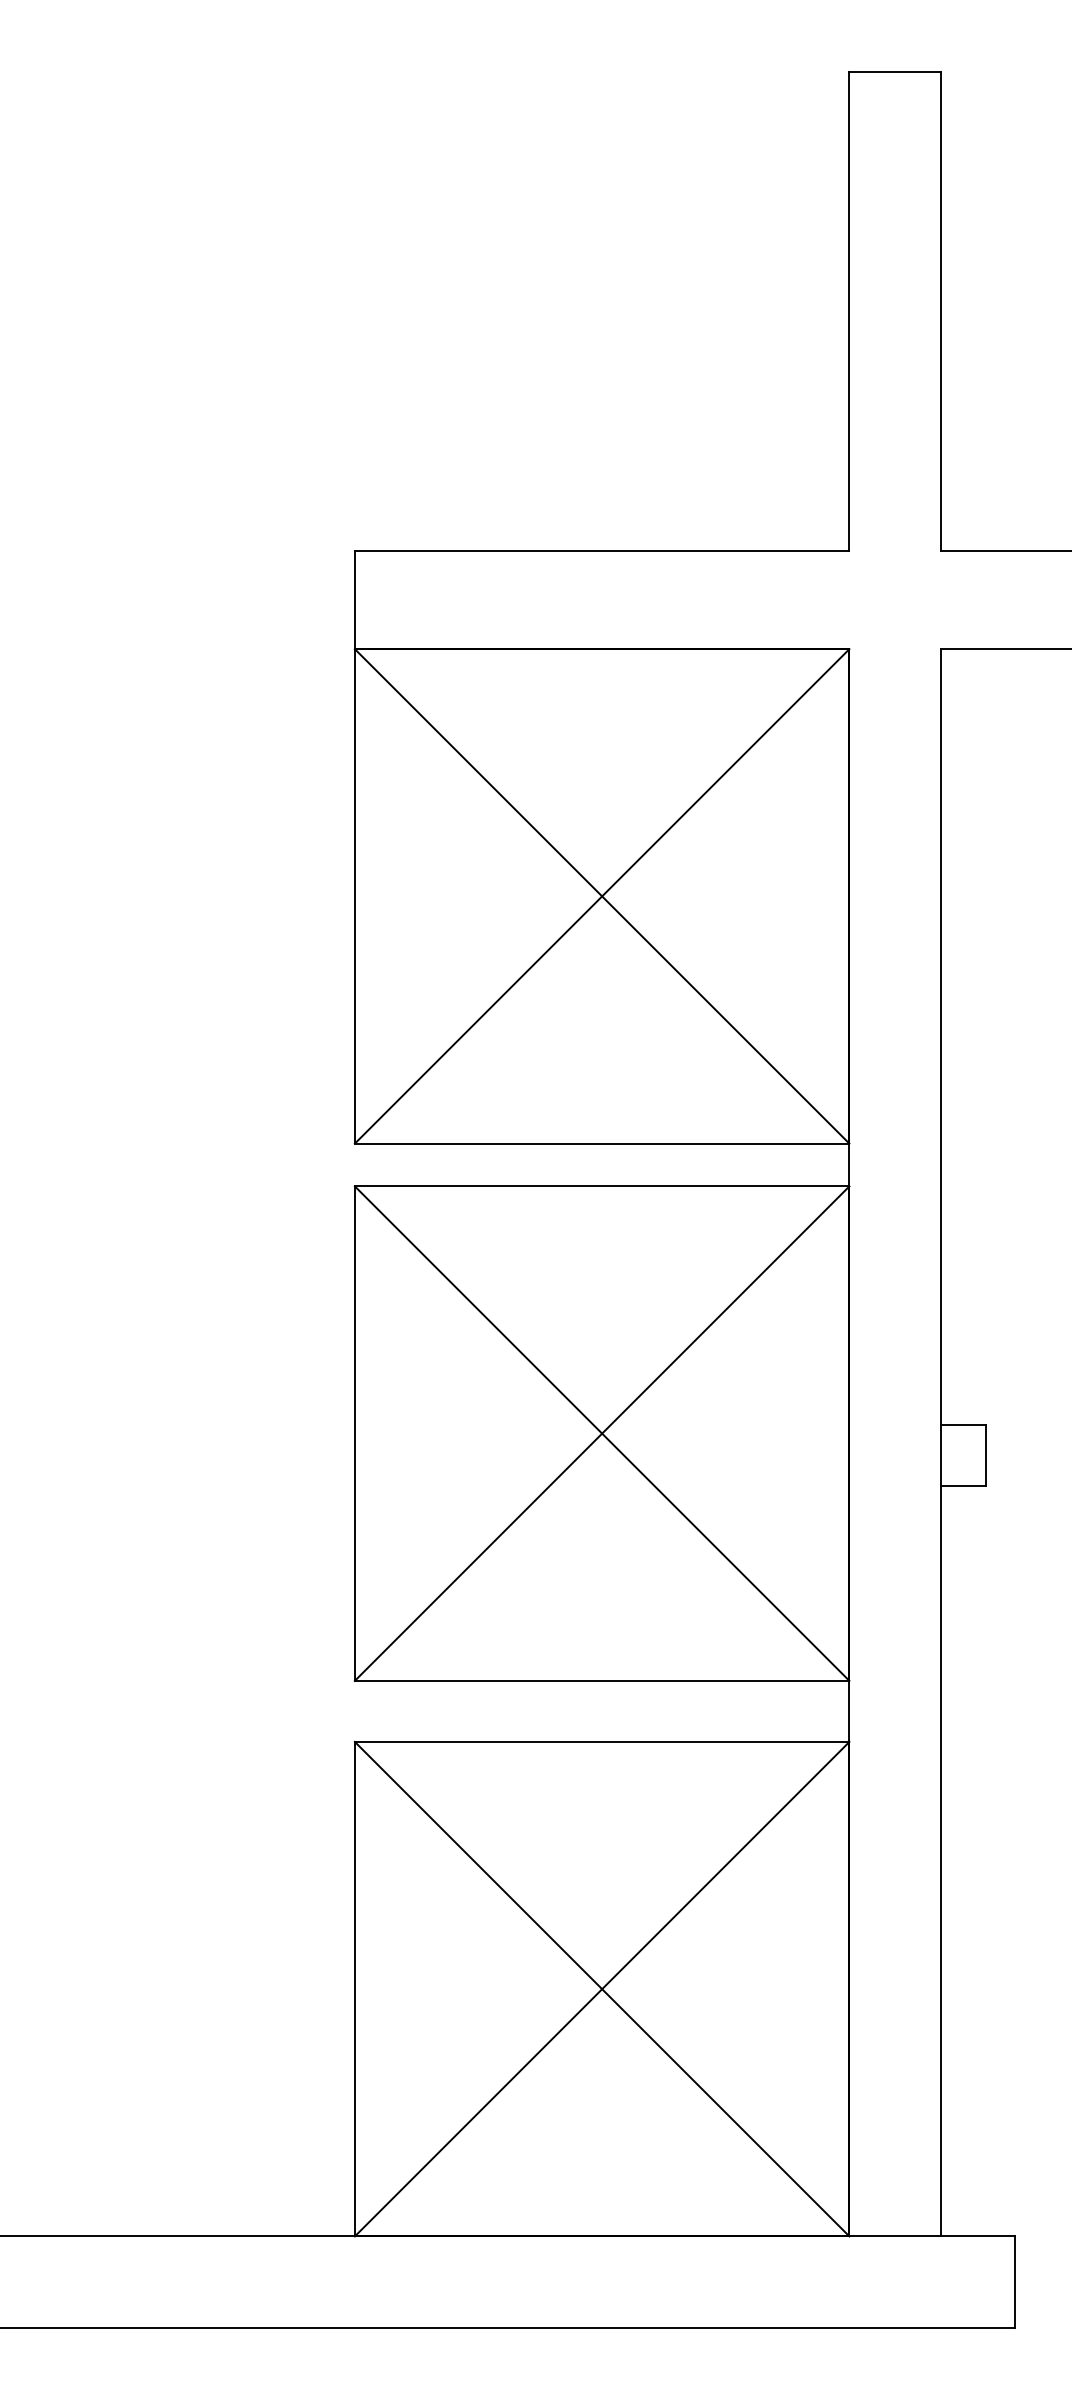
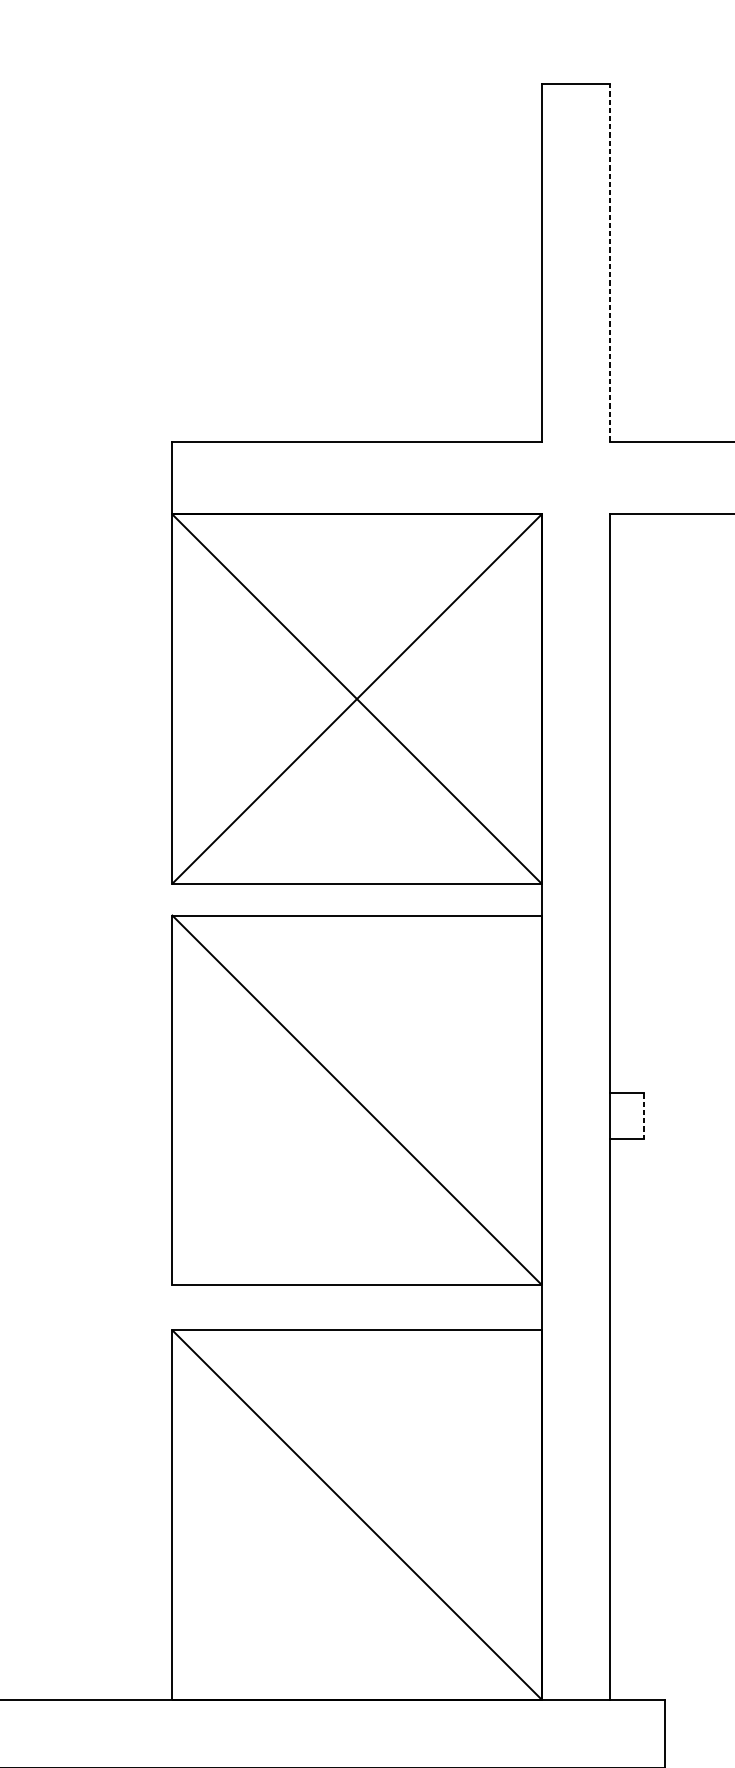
line: (940, 311) -> (609, 262), solid -> dashed
line: (601, 1433) -> (356, 1100), removed
line: (985, 1455) -> (643, 1116), solid -> dashed
line: (601, 1988) -> (356, 1514), removed

